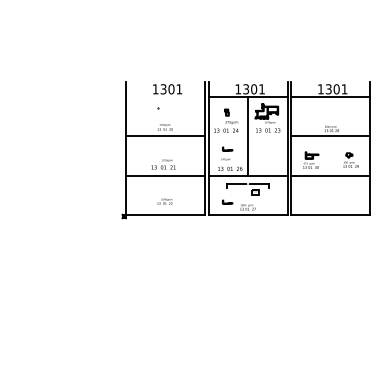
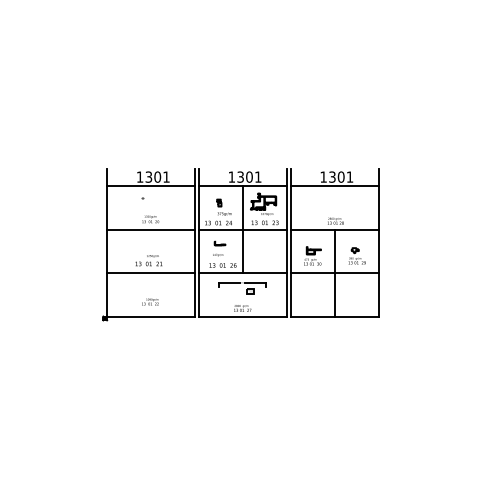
line: (165, 96) -> (151, 185), added
line: (247, 136) -> (242, 229), added
line: (330, 175) -> (334, 272), added
part: (227, 202) -> (219, 302), removed

